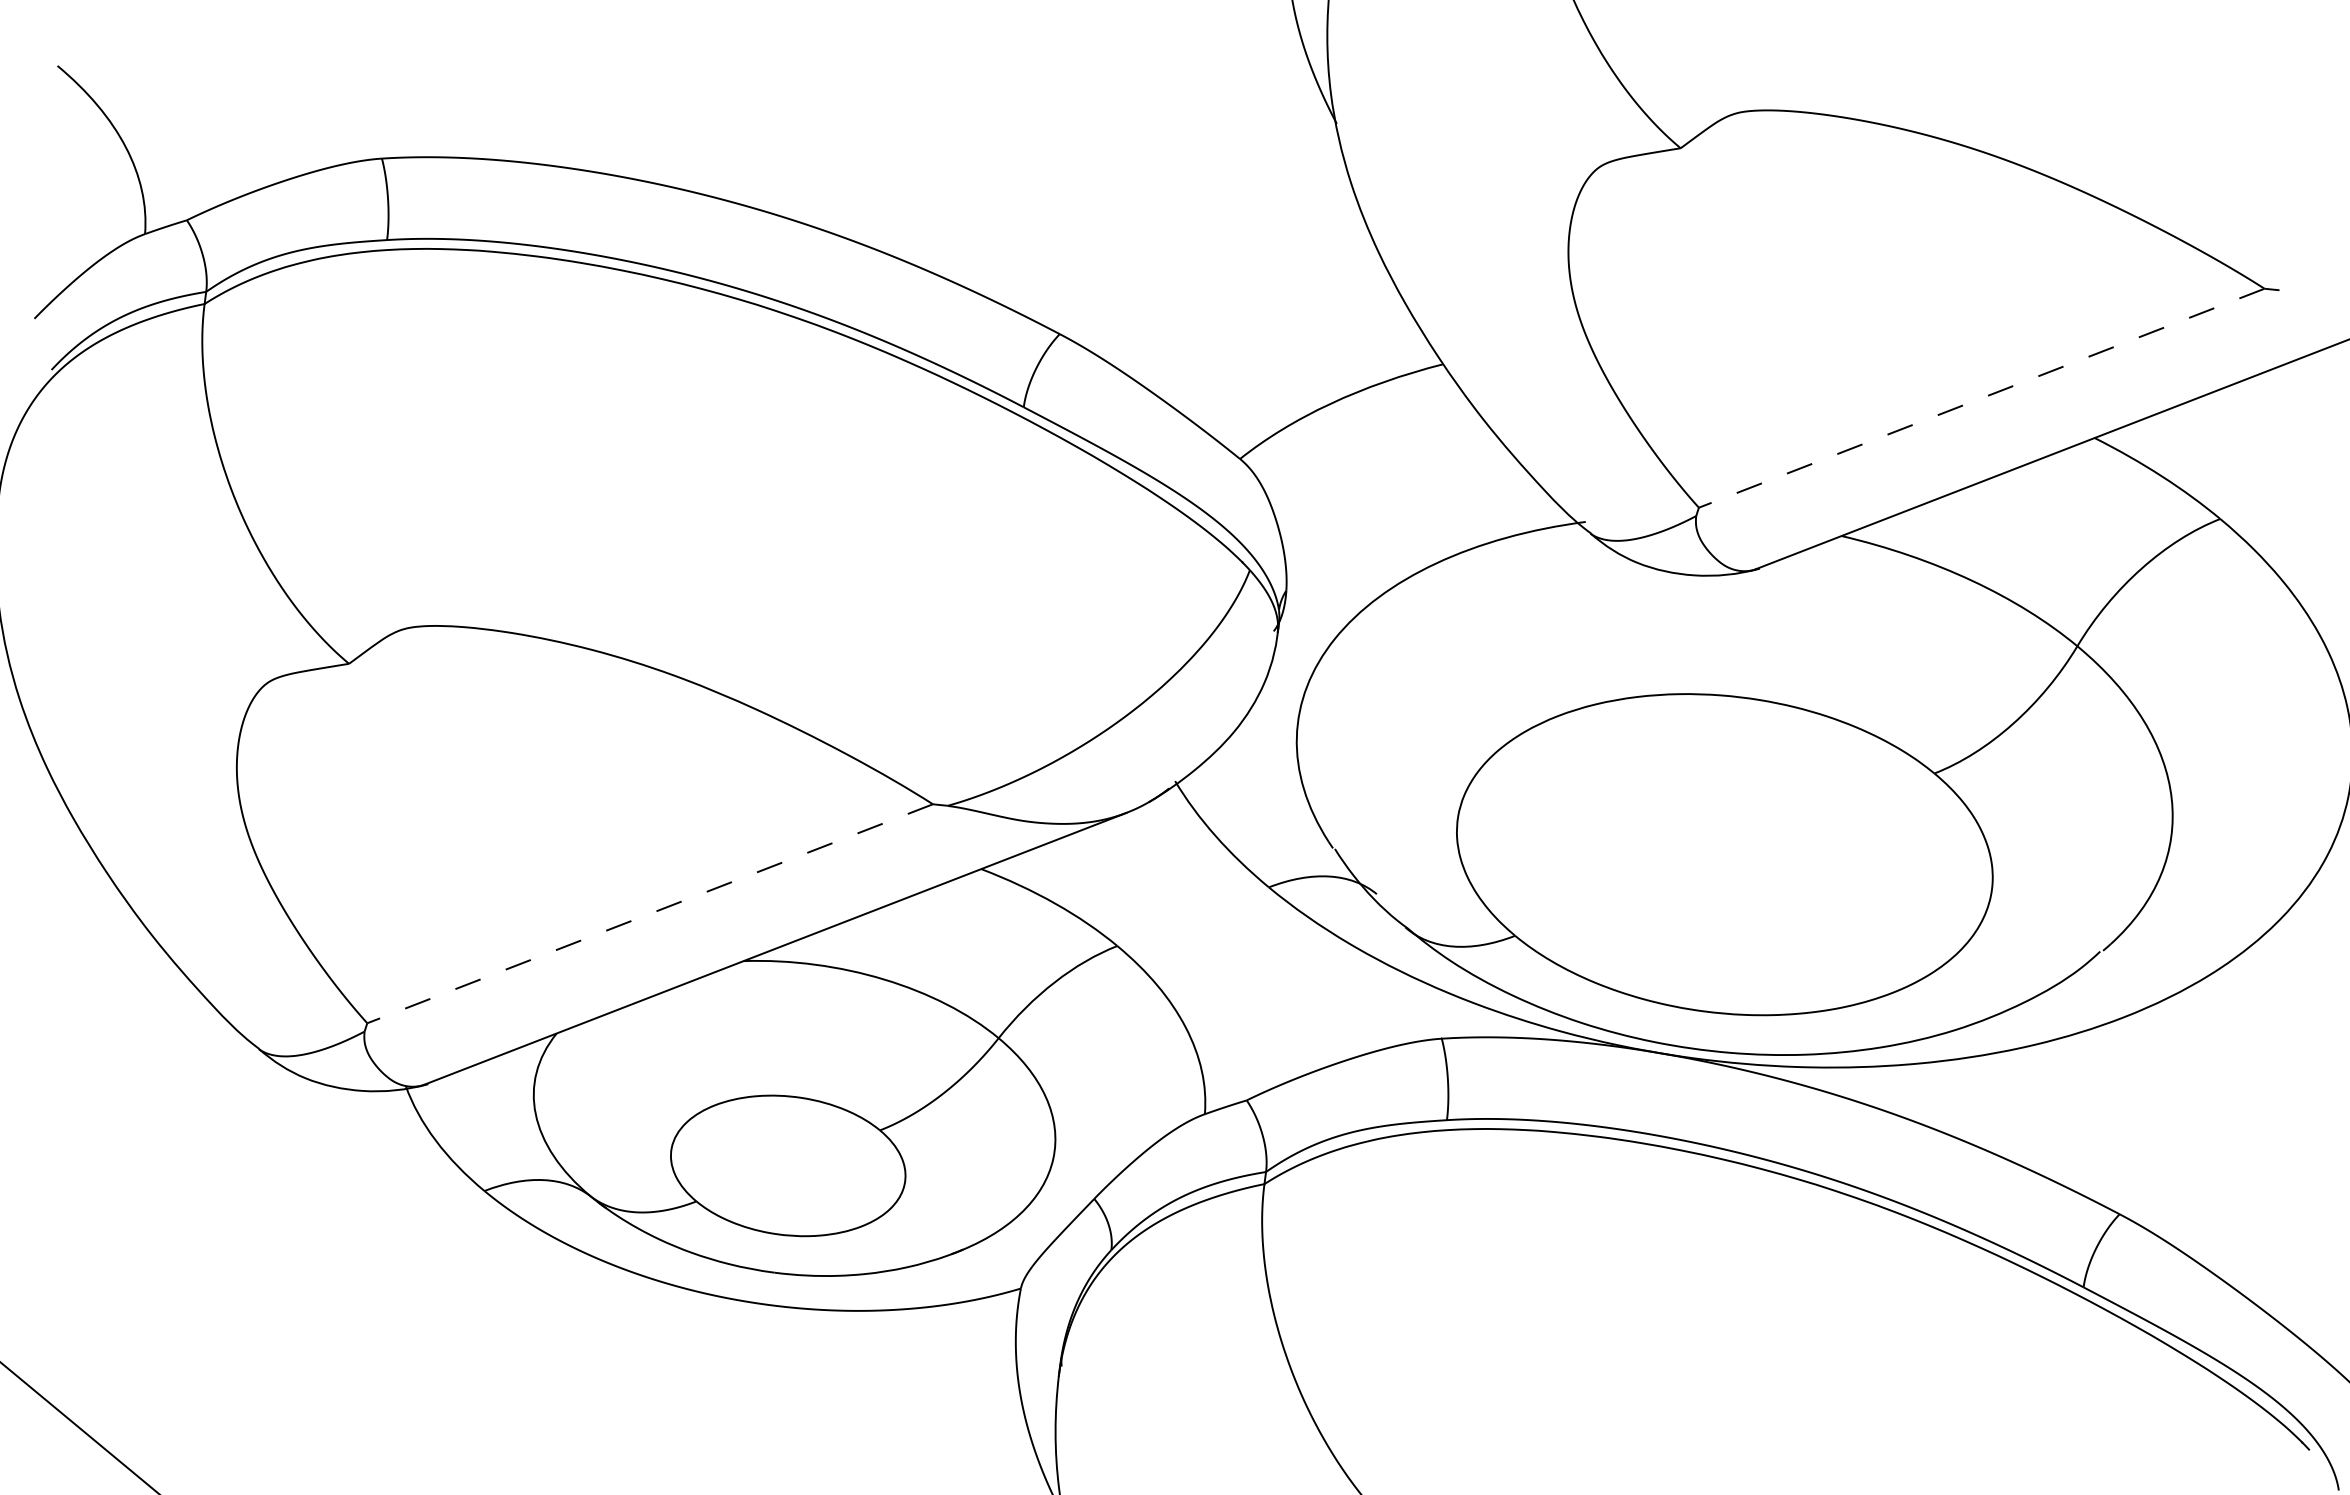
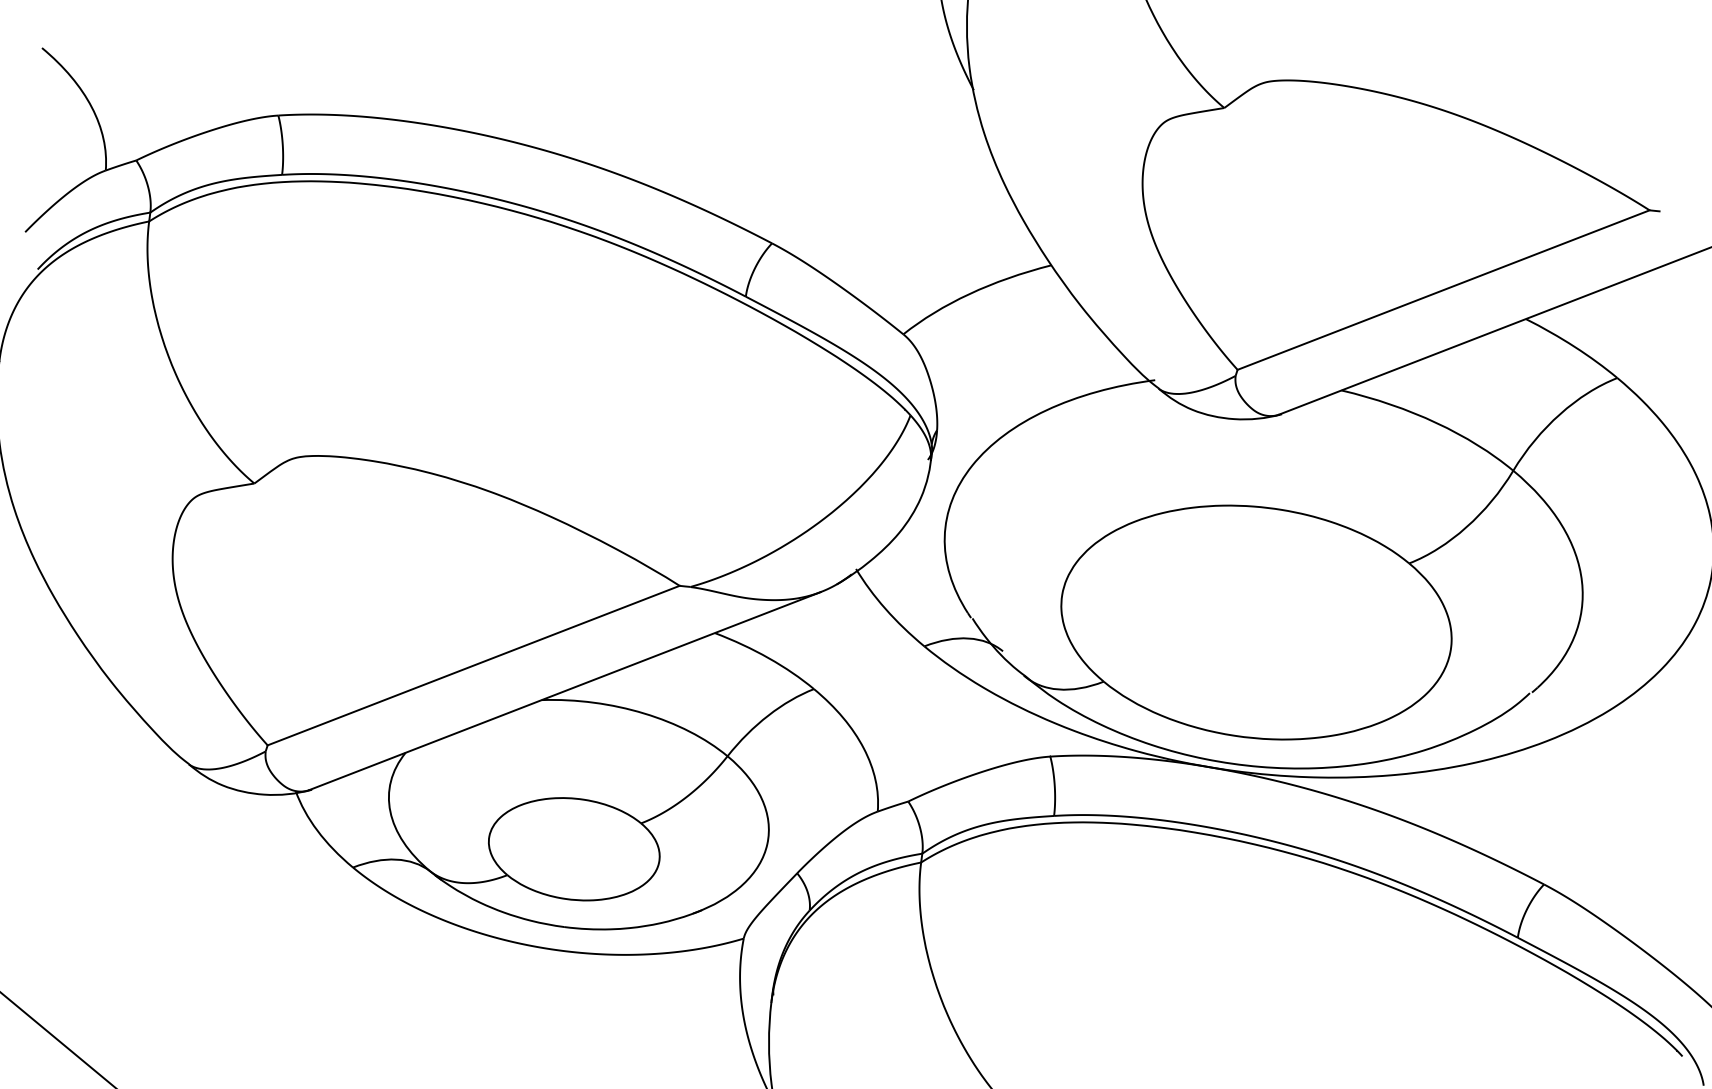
line: (1981, 398) -> (1443, 290), dashed -> solid
line: (649, 913) -> (473, 665), dashed -> solid

